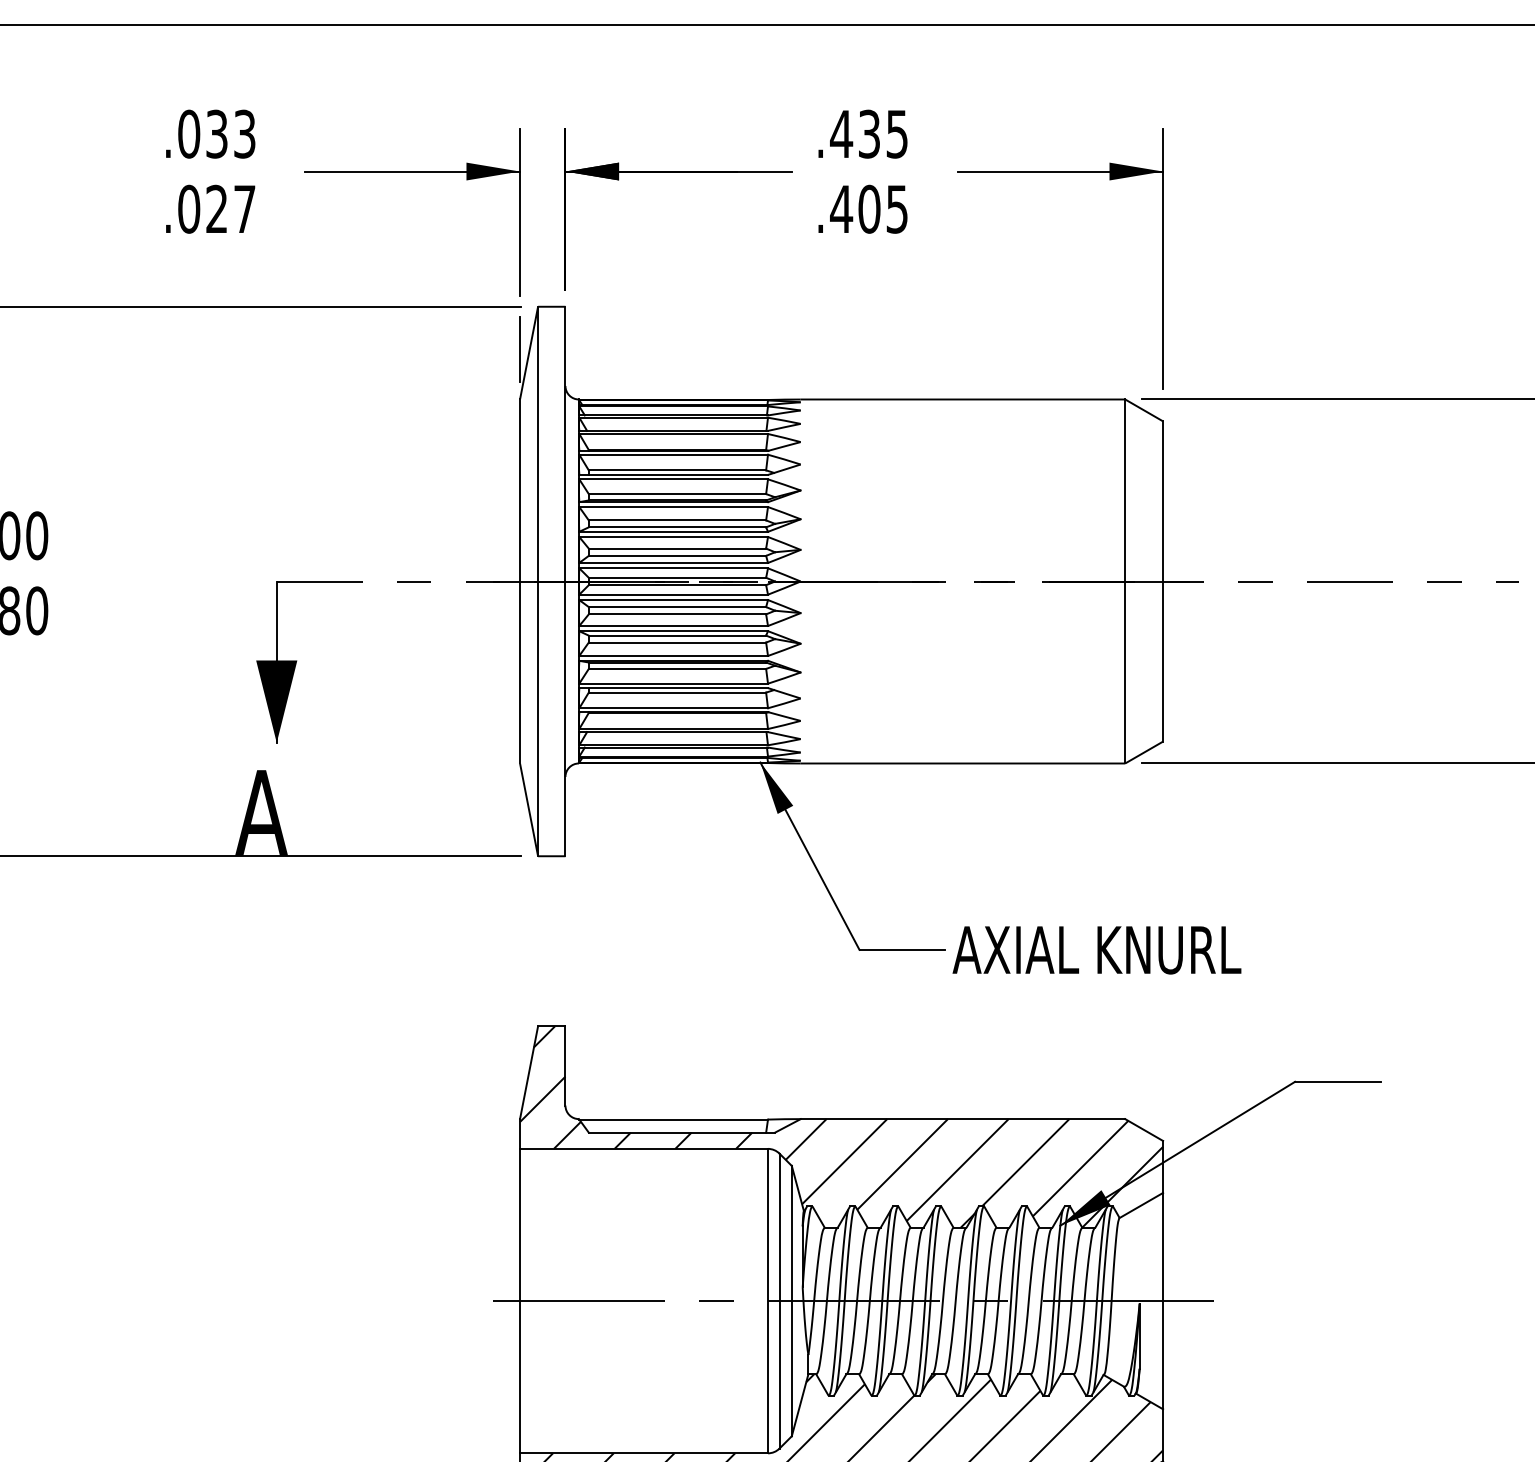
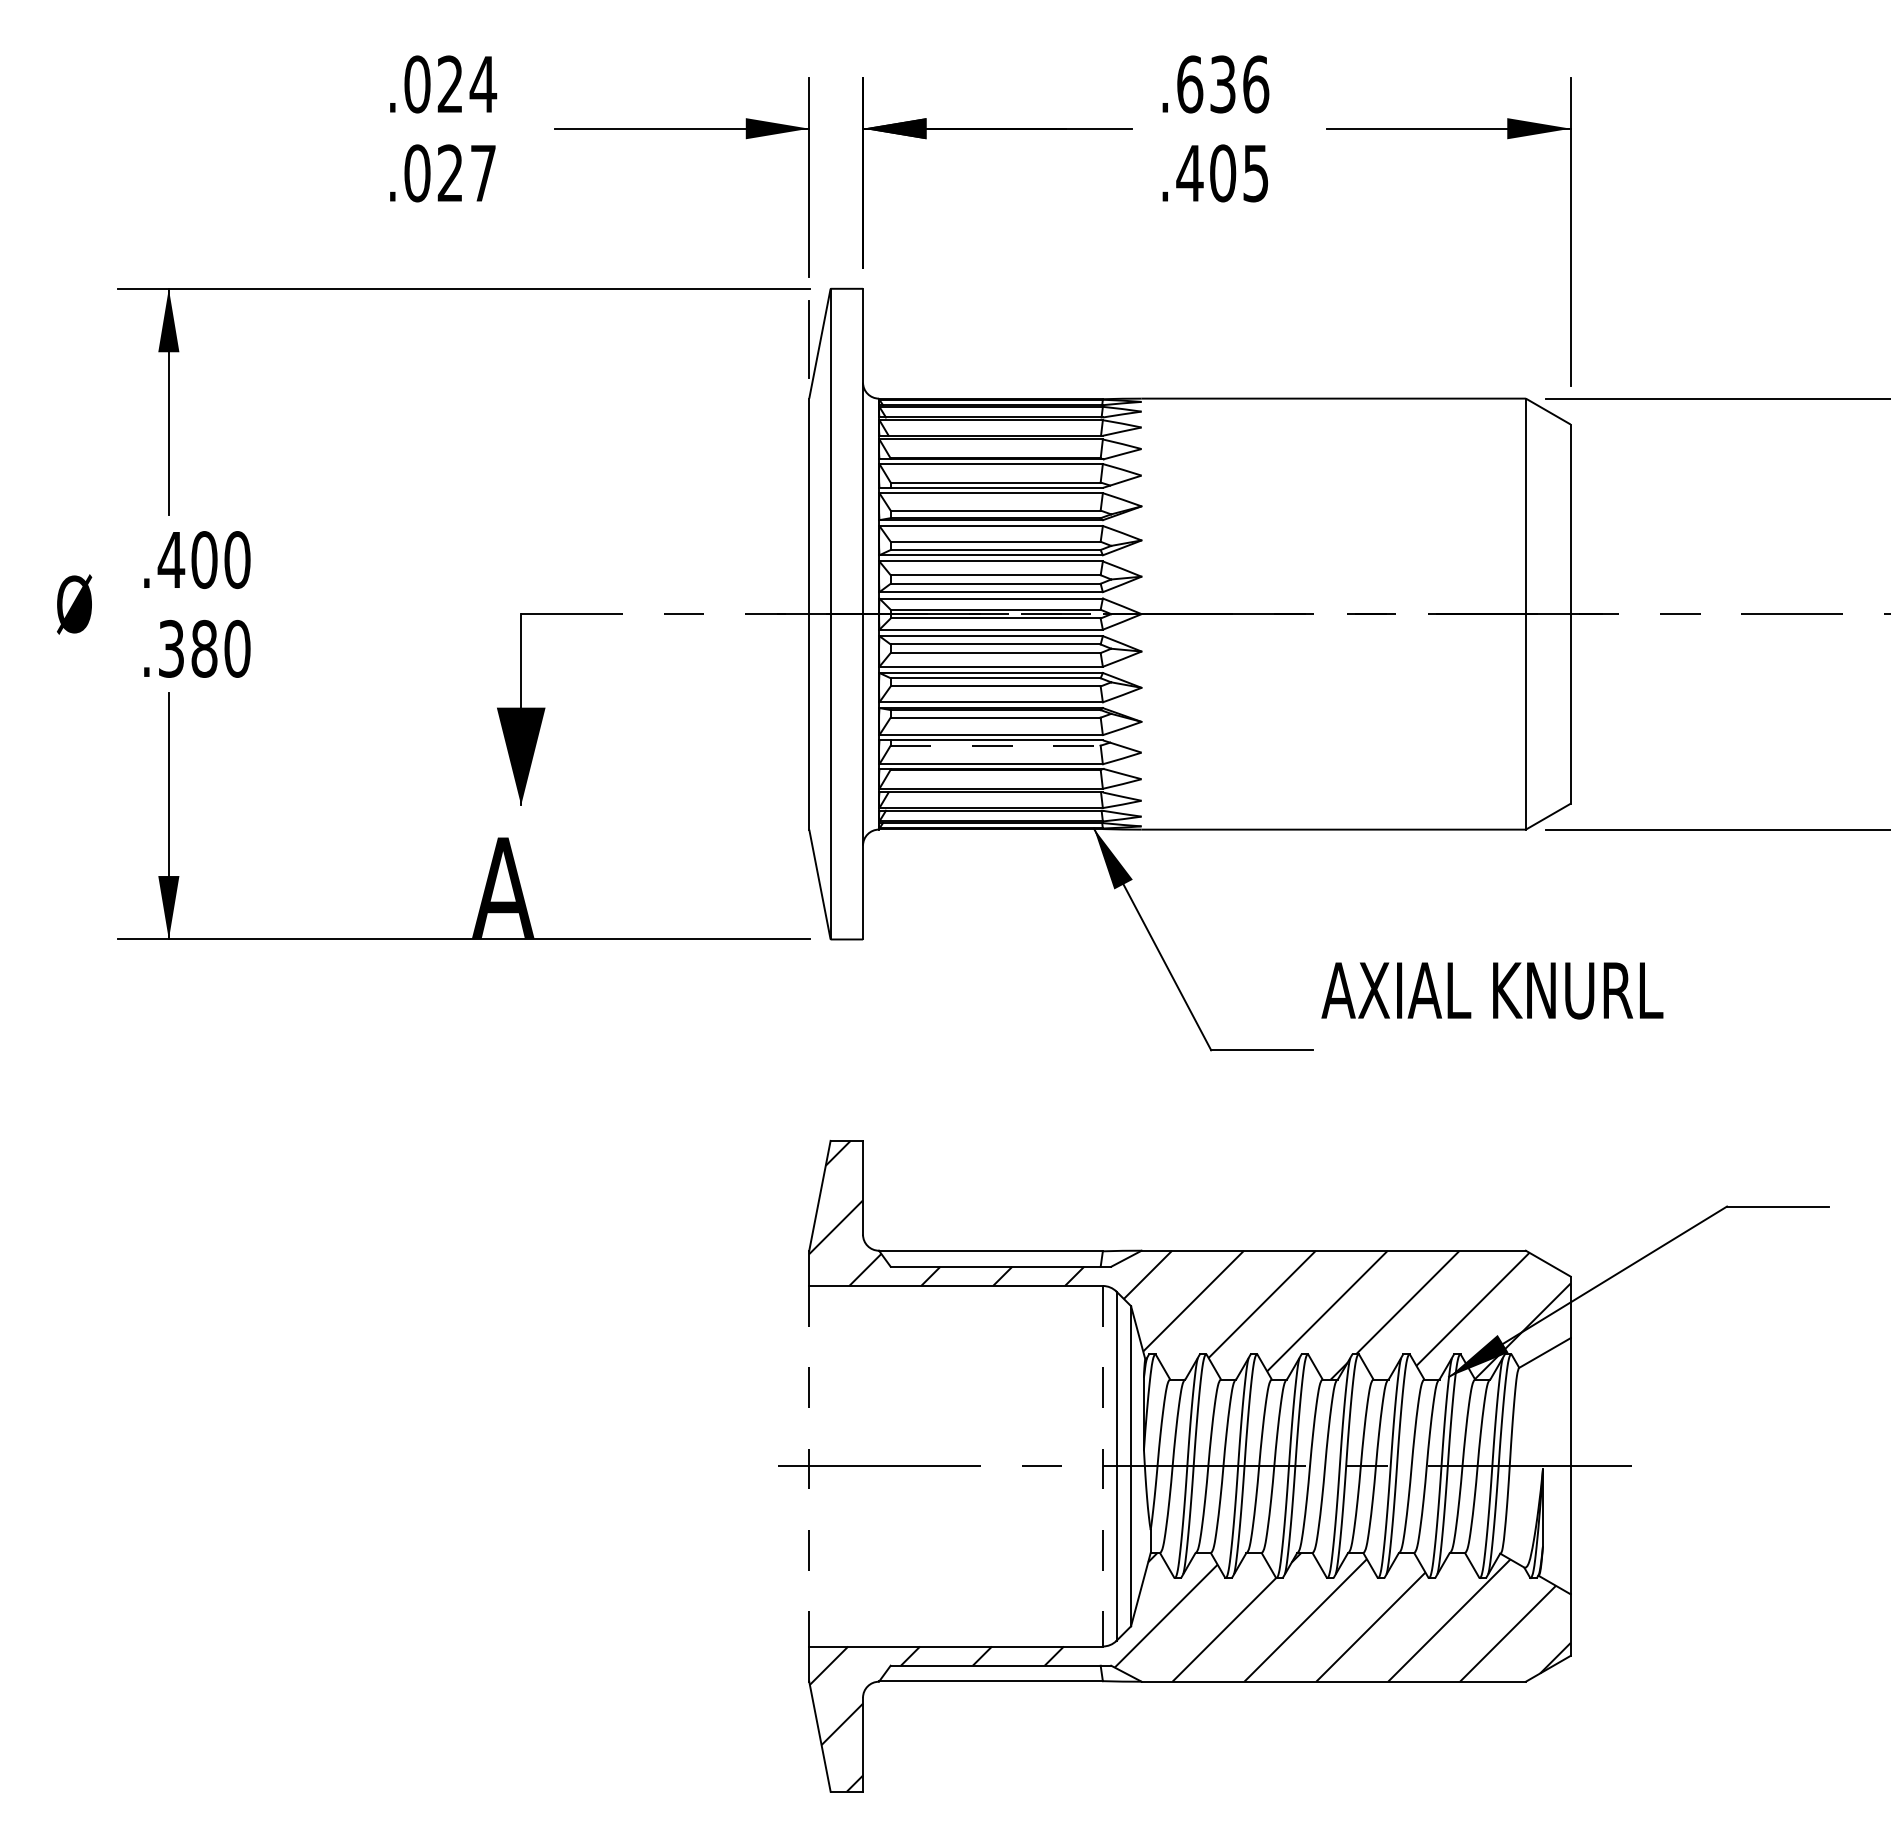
text: (231, 134) -> (467, 84), .033 -> .024
text: (869, 134) -> (1222, 84), .435 -> .636
line: (678, 692) -> (996, 745), solid -> dashed
text: (1097, 950) -> (1492, 990), moved
line: (520, 1301) -> (809, 1466), solid -> dashed
line: (767, 1301) -> (1102, 1466), solid -> dashed

